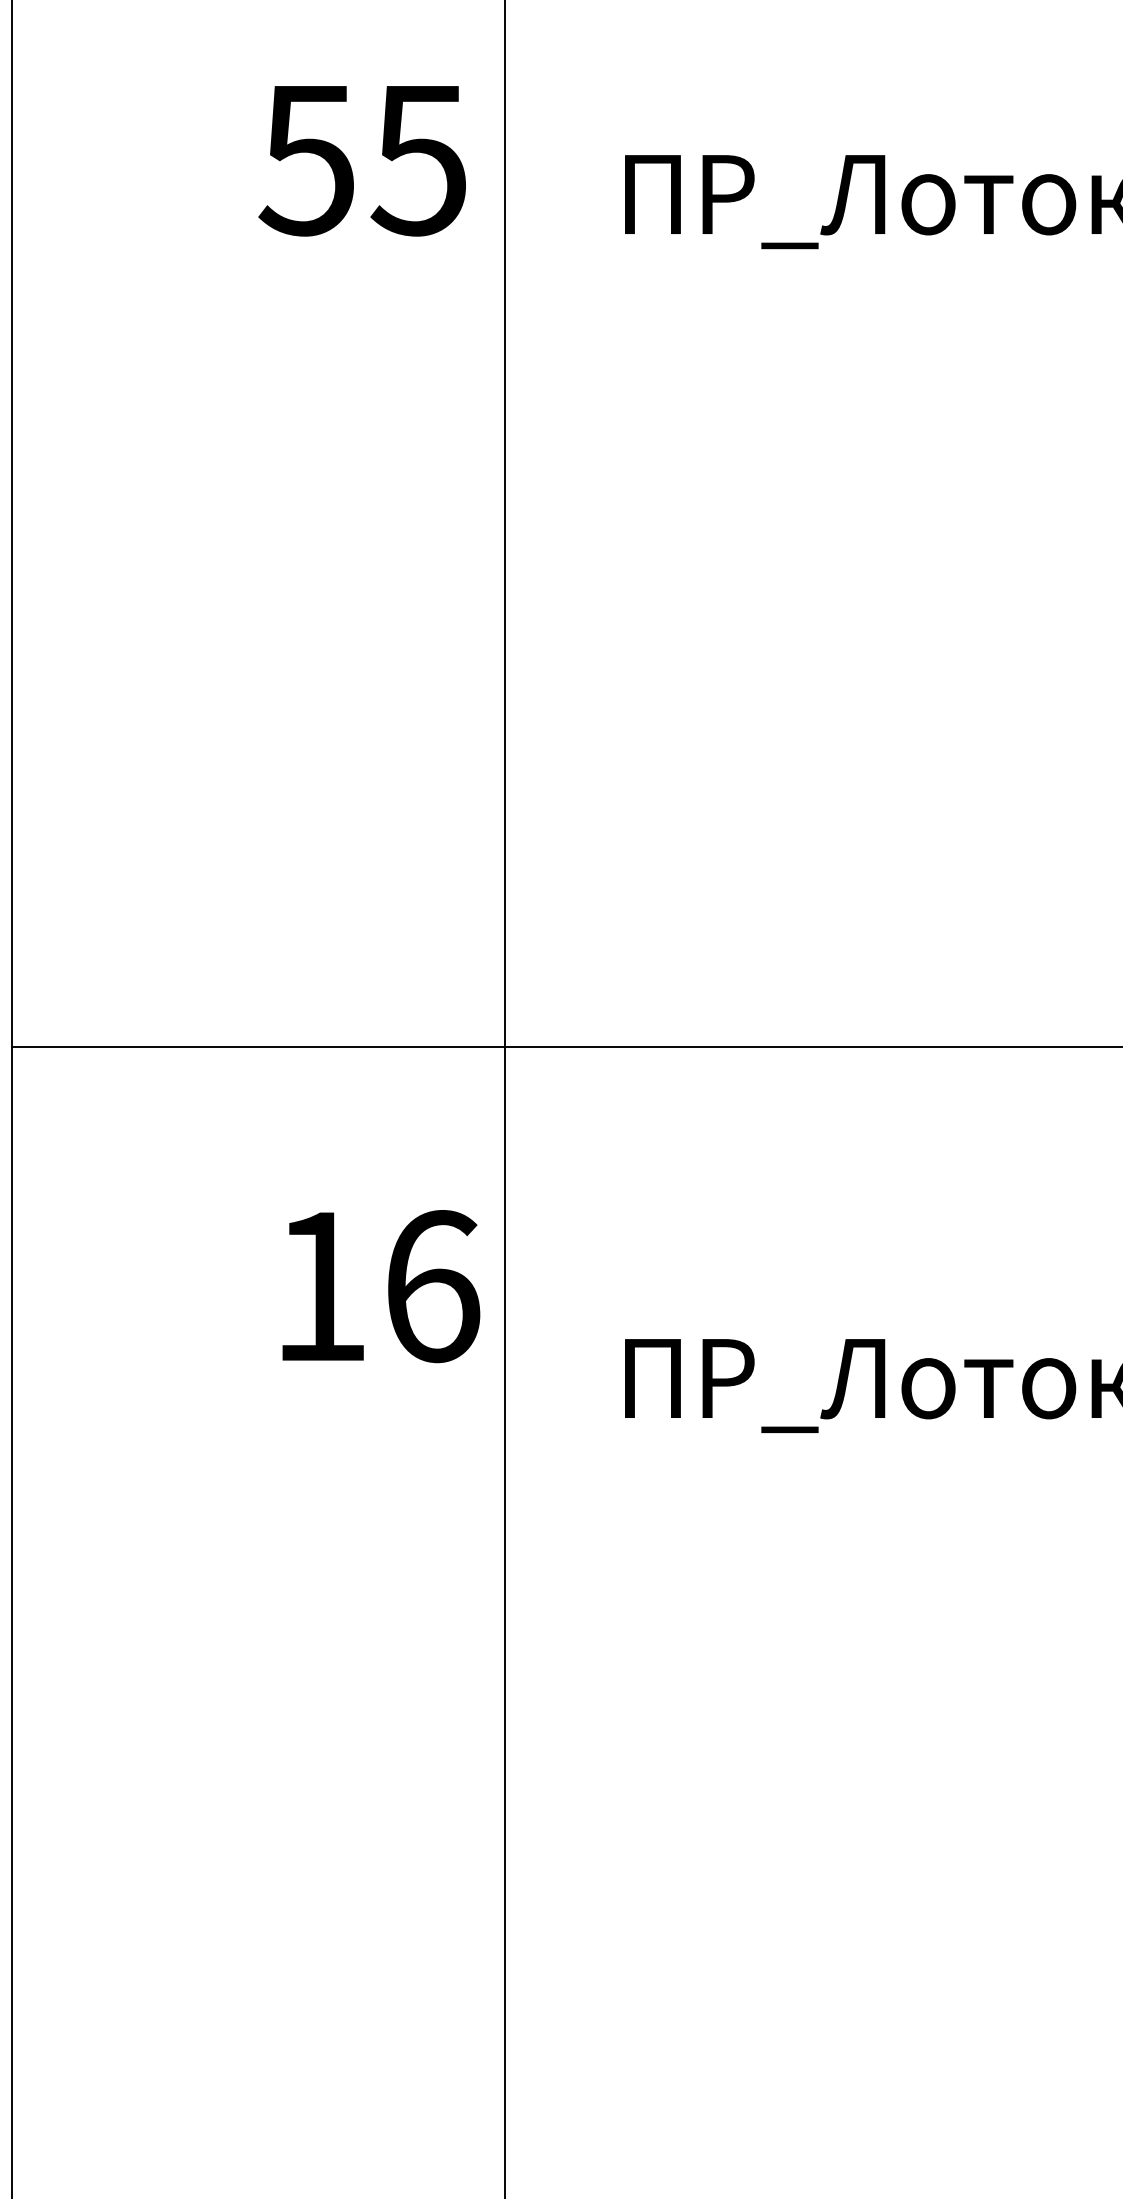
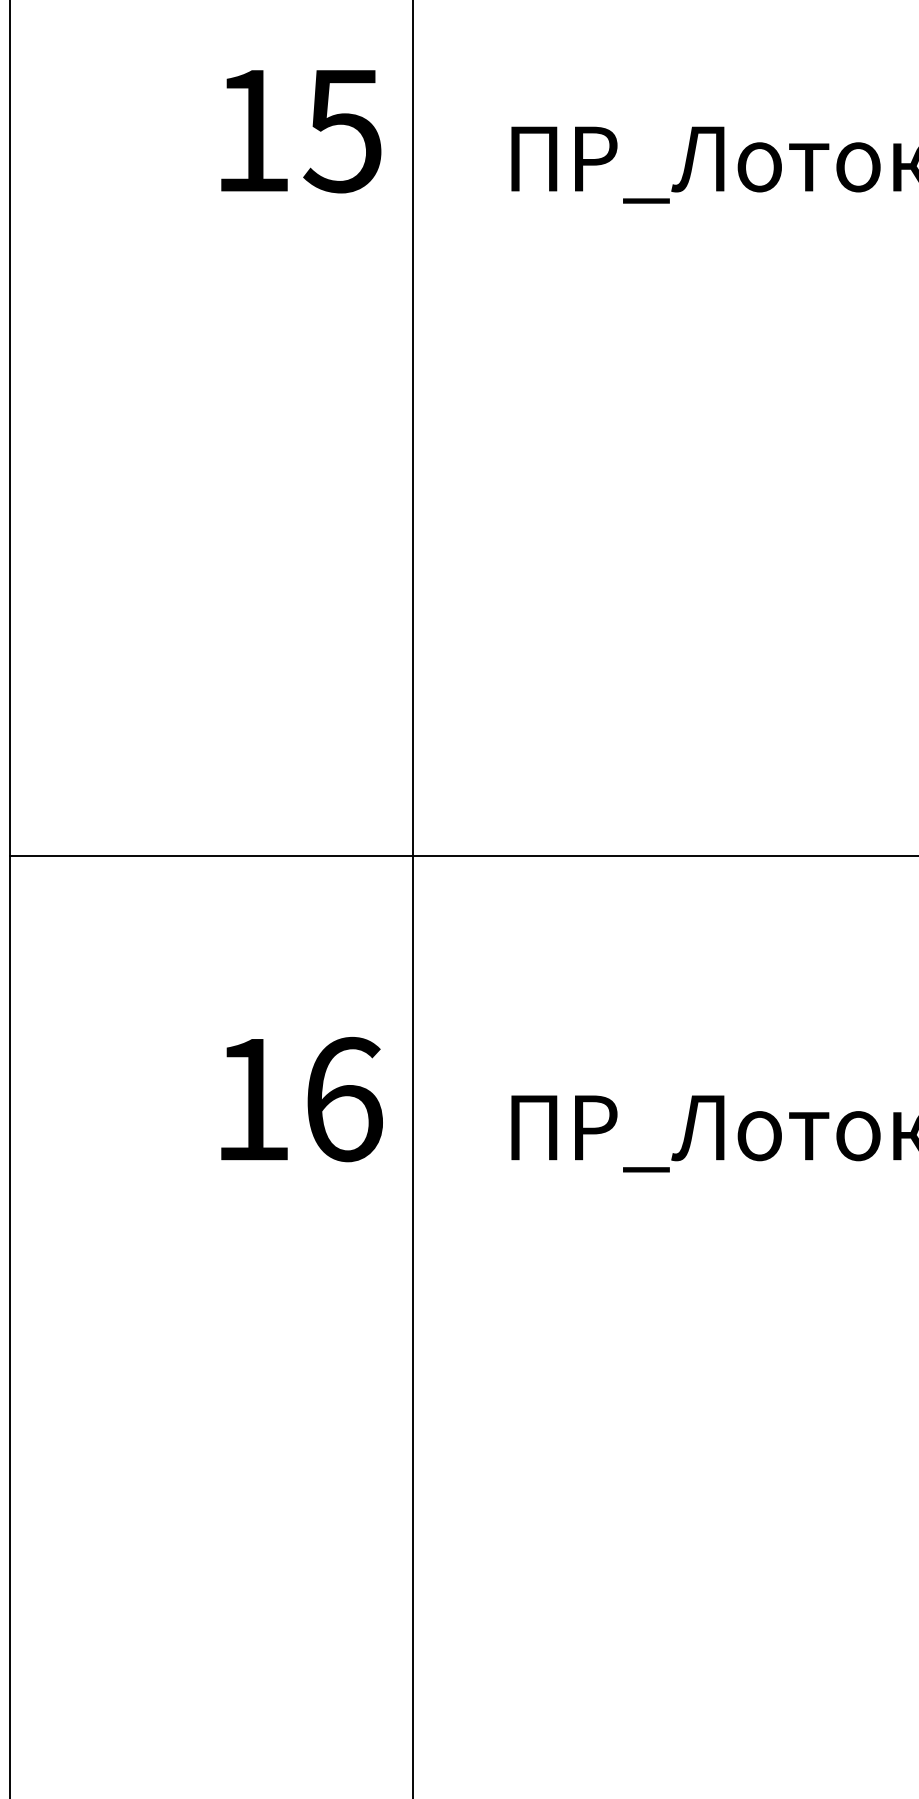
text: (306, 160) -> (250, 131), 55 -> 15
text: (380, 1286) -> (301, 1099), moved

